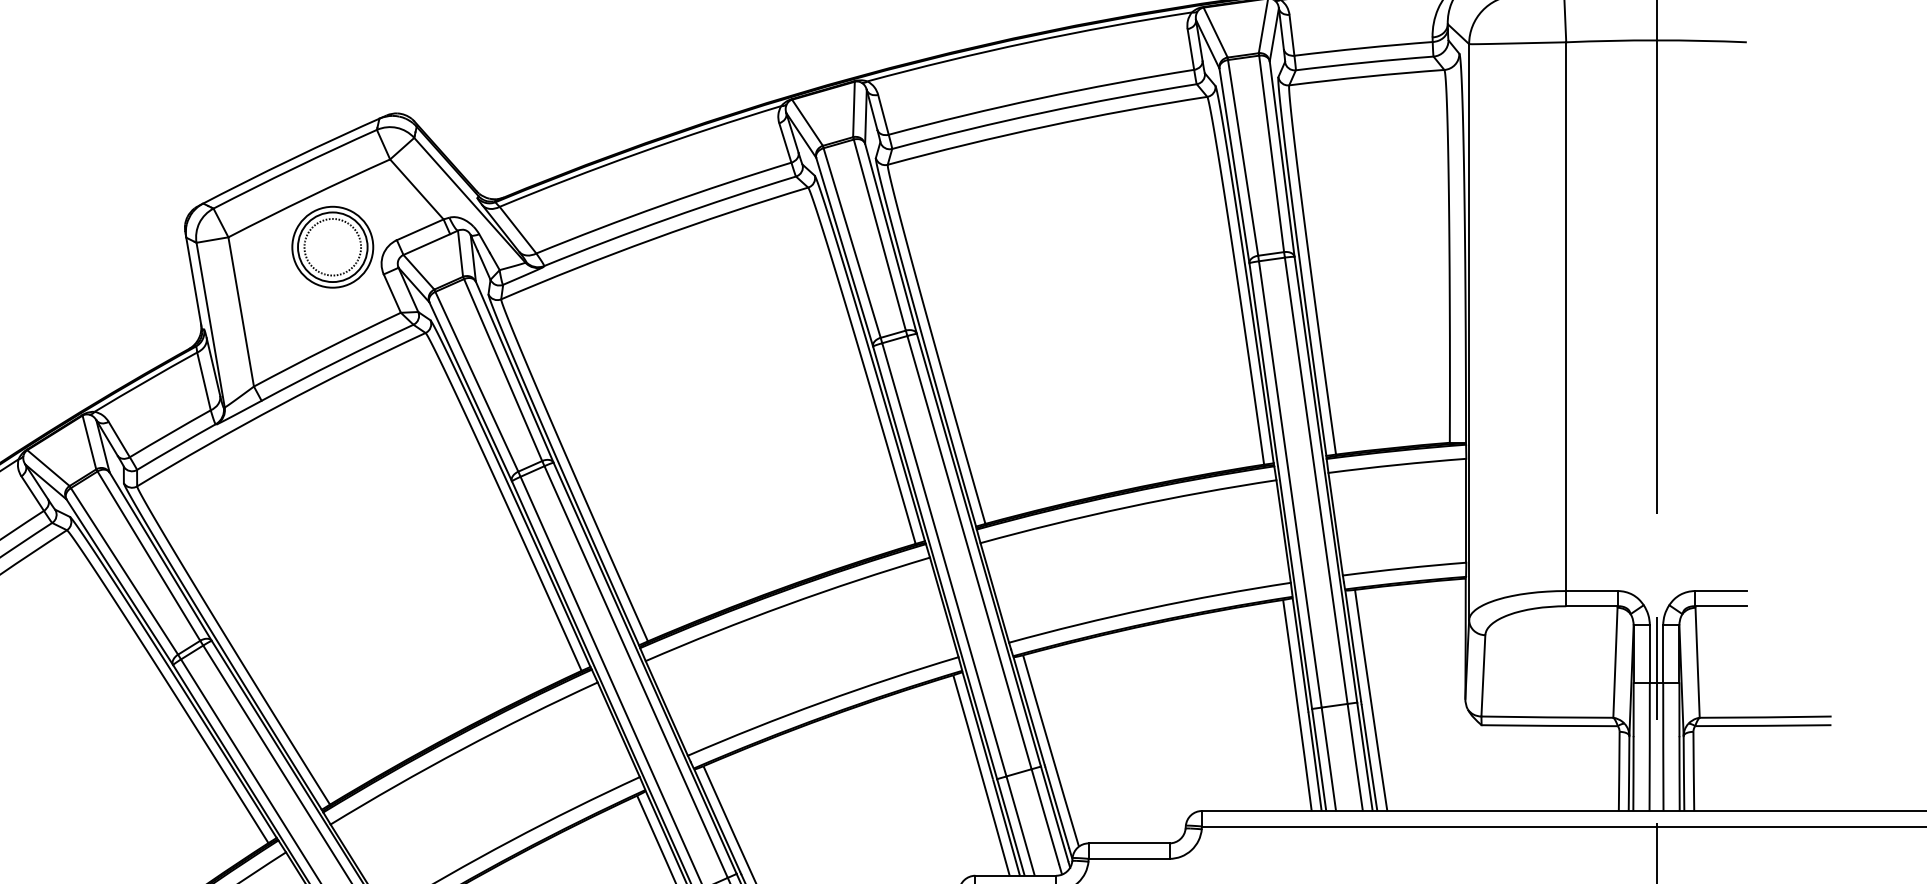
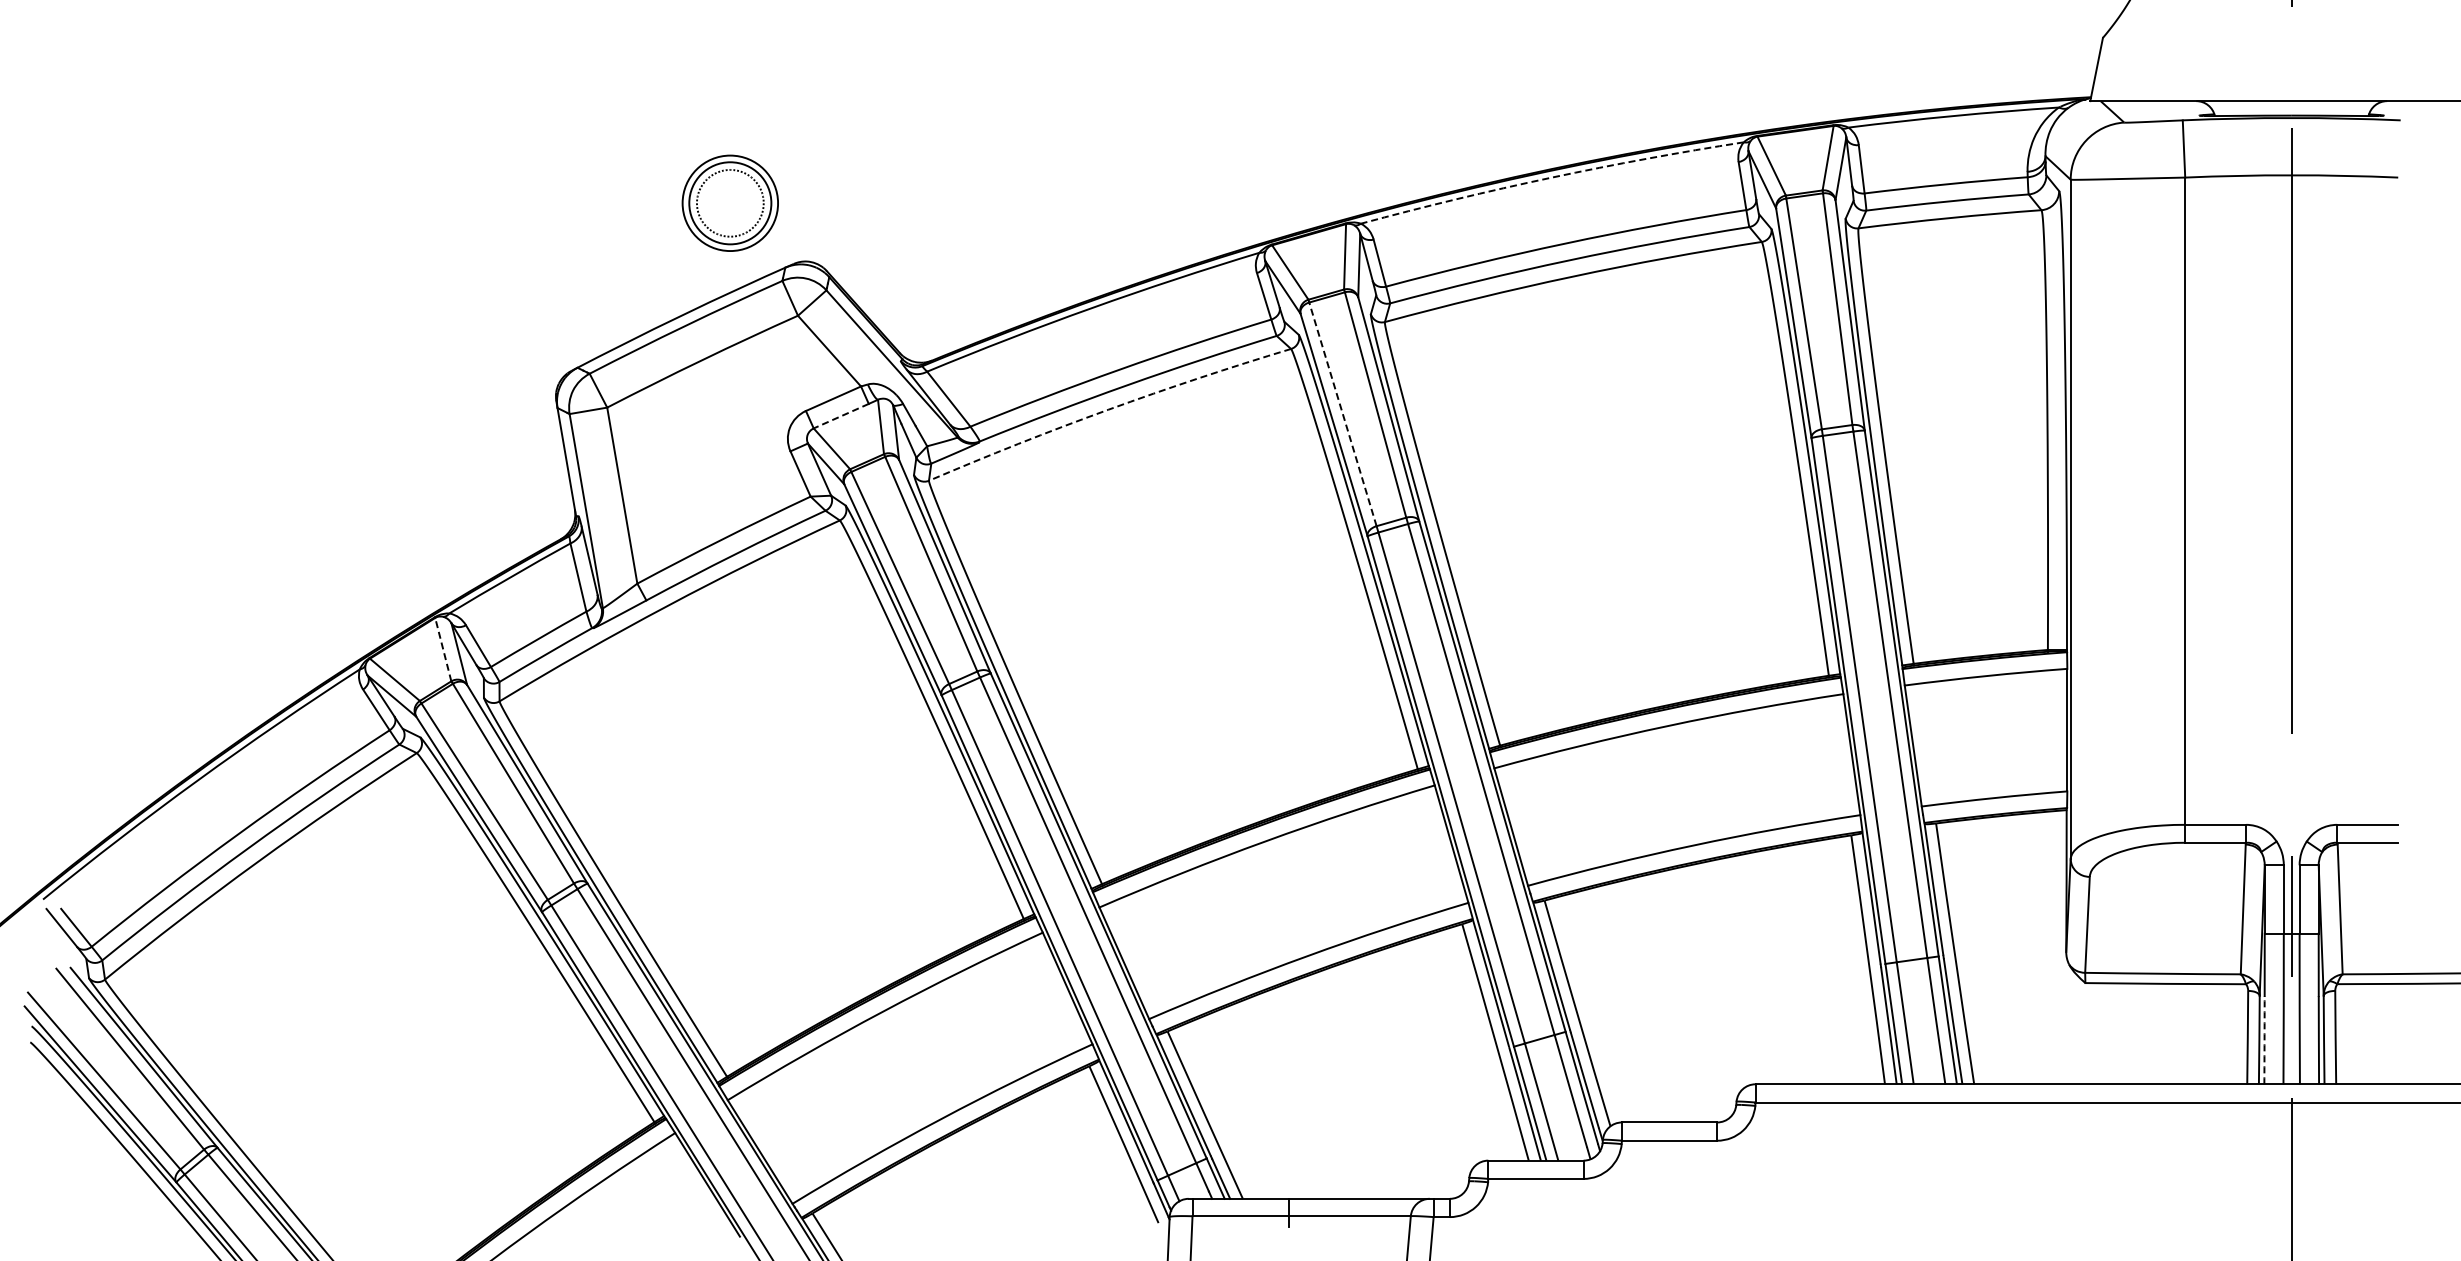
arc: (1028, 42) -> (1551, 177), solid -> dashed
arc: (653, 238) -> (1108, 409), solid -> dashed
line: (851, 243) -> (1342, 414), solid -> dashed
line: (426, 244) -> (840, 416), solid -> dashed
part: (332, 246) -> (729, 202), moved
line: (89, 442) -> (443, 649), solid -> dashed
arc: (1633, 773) -> (2264, 1040), solid -> dashed

